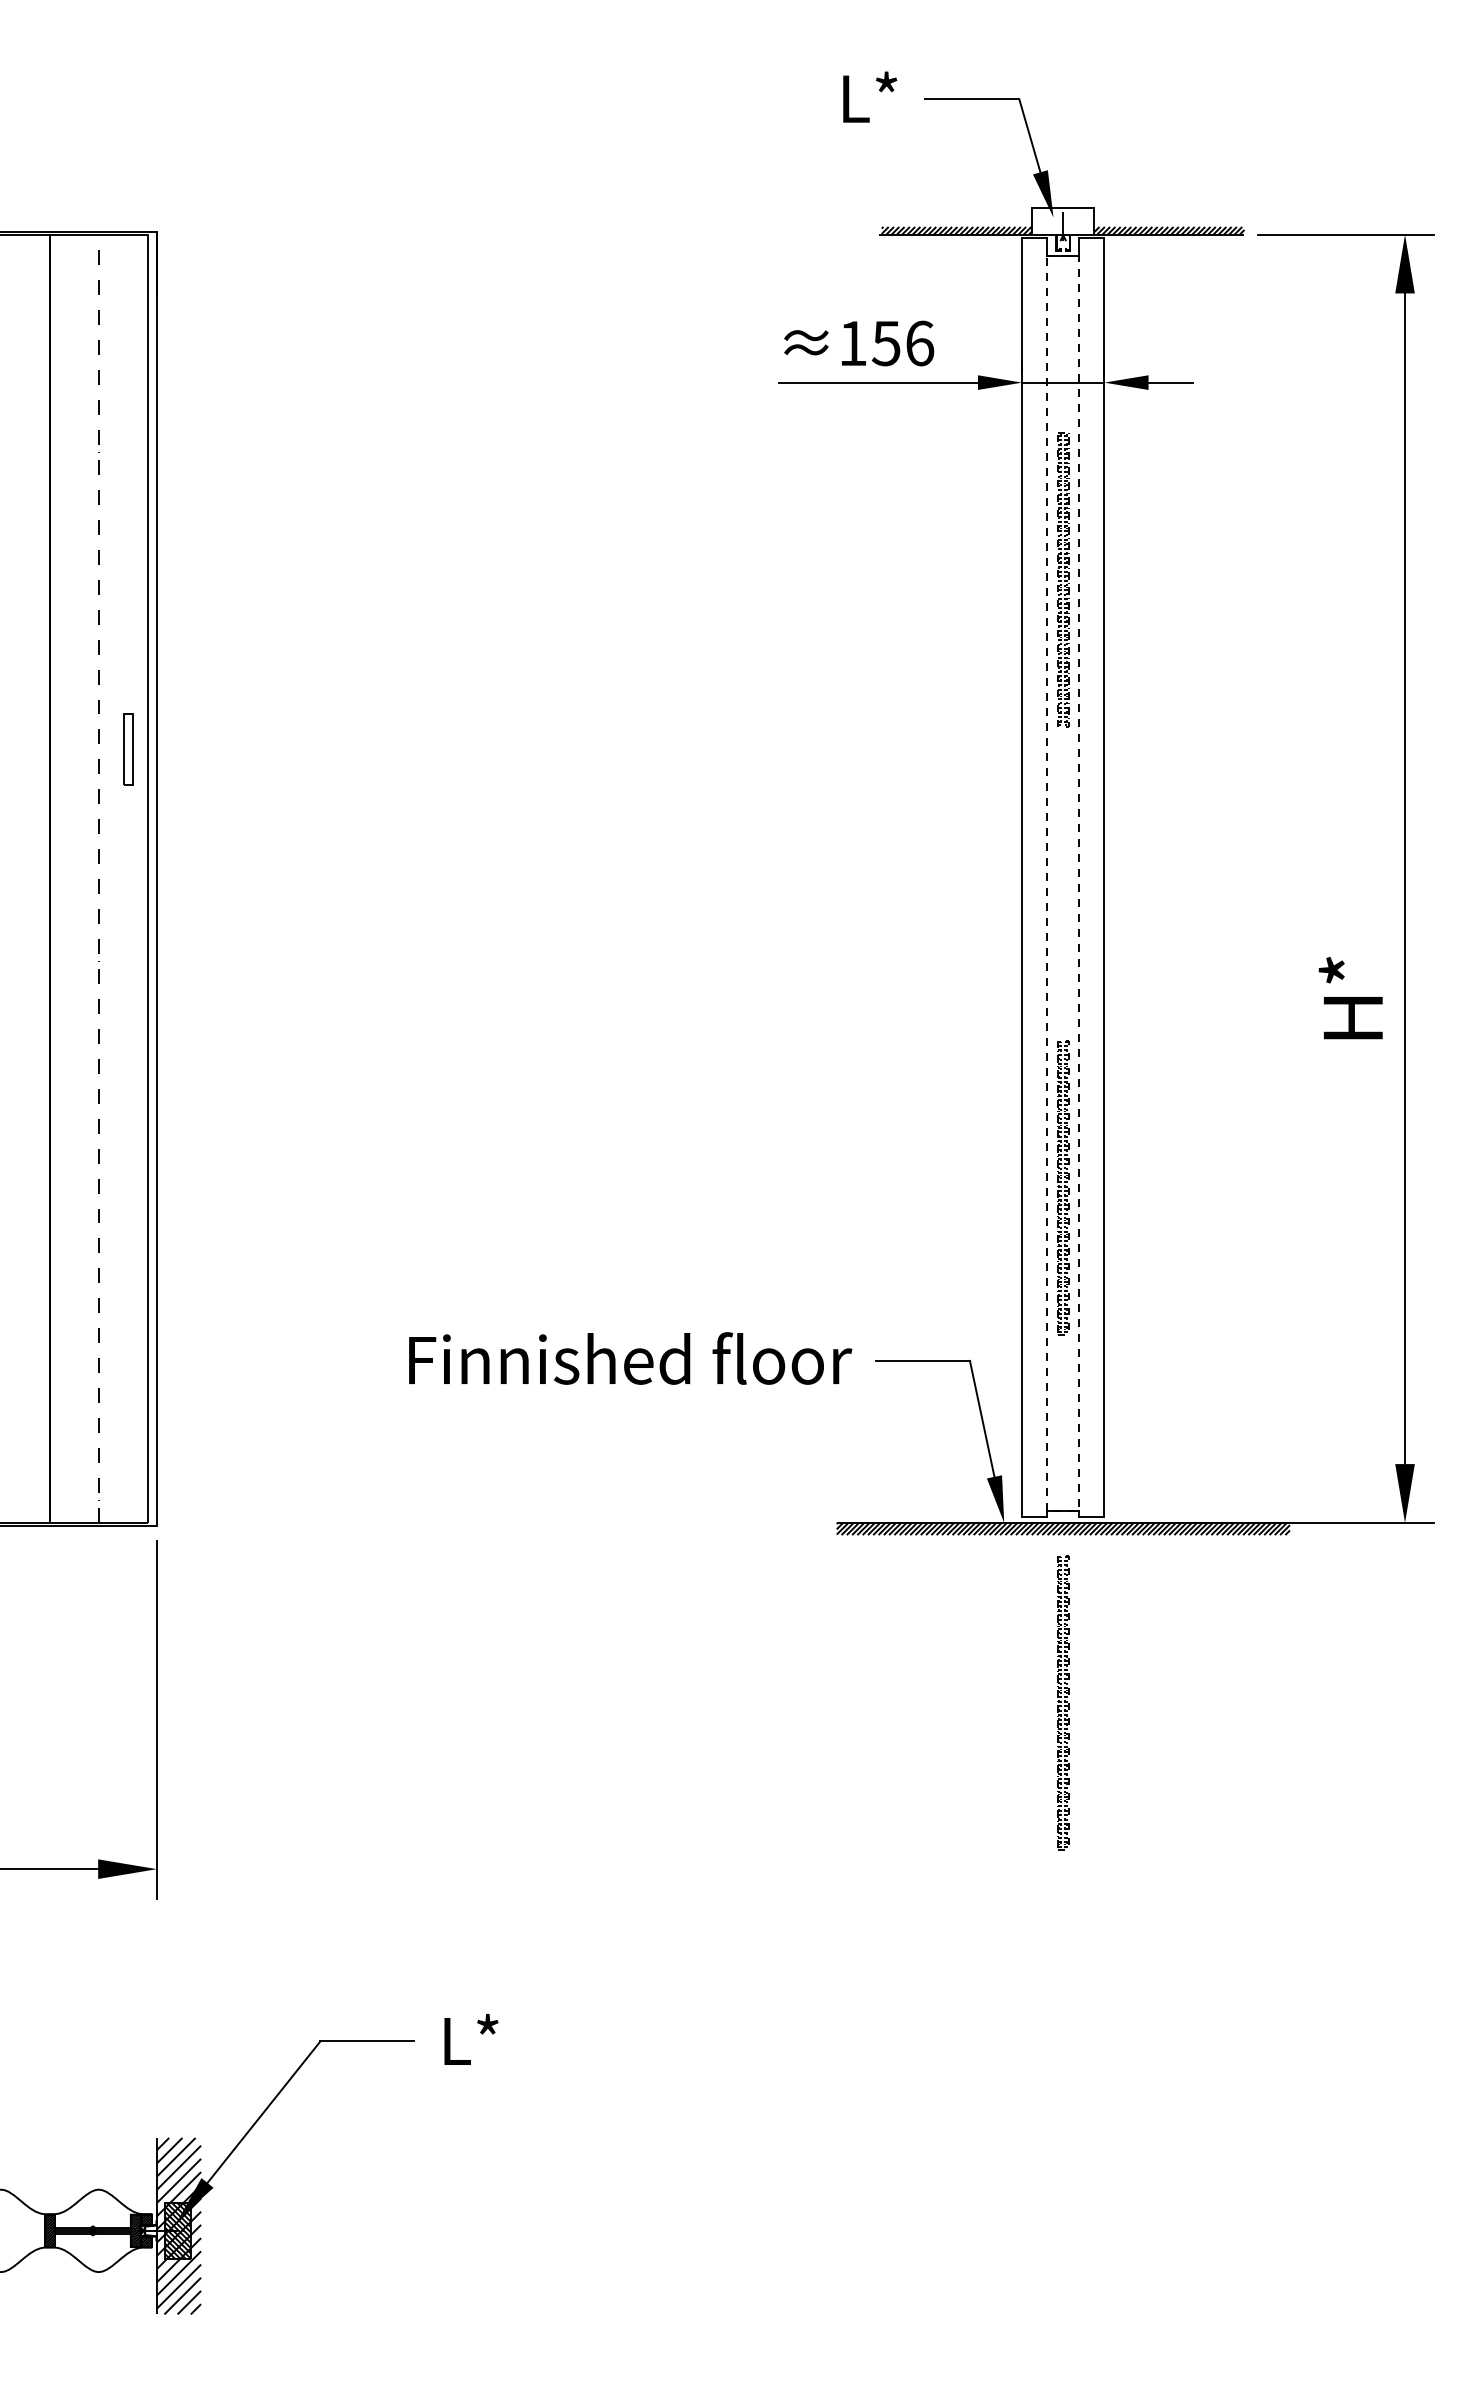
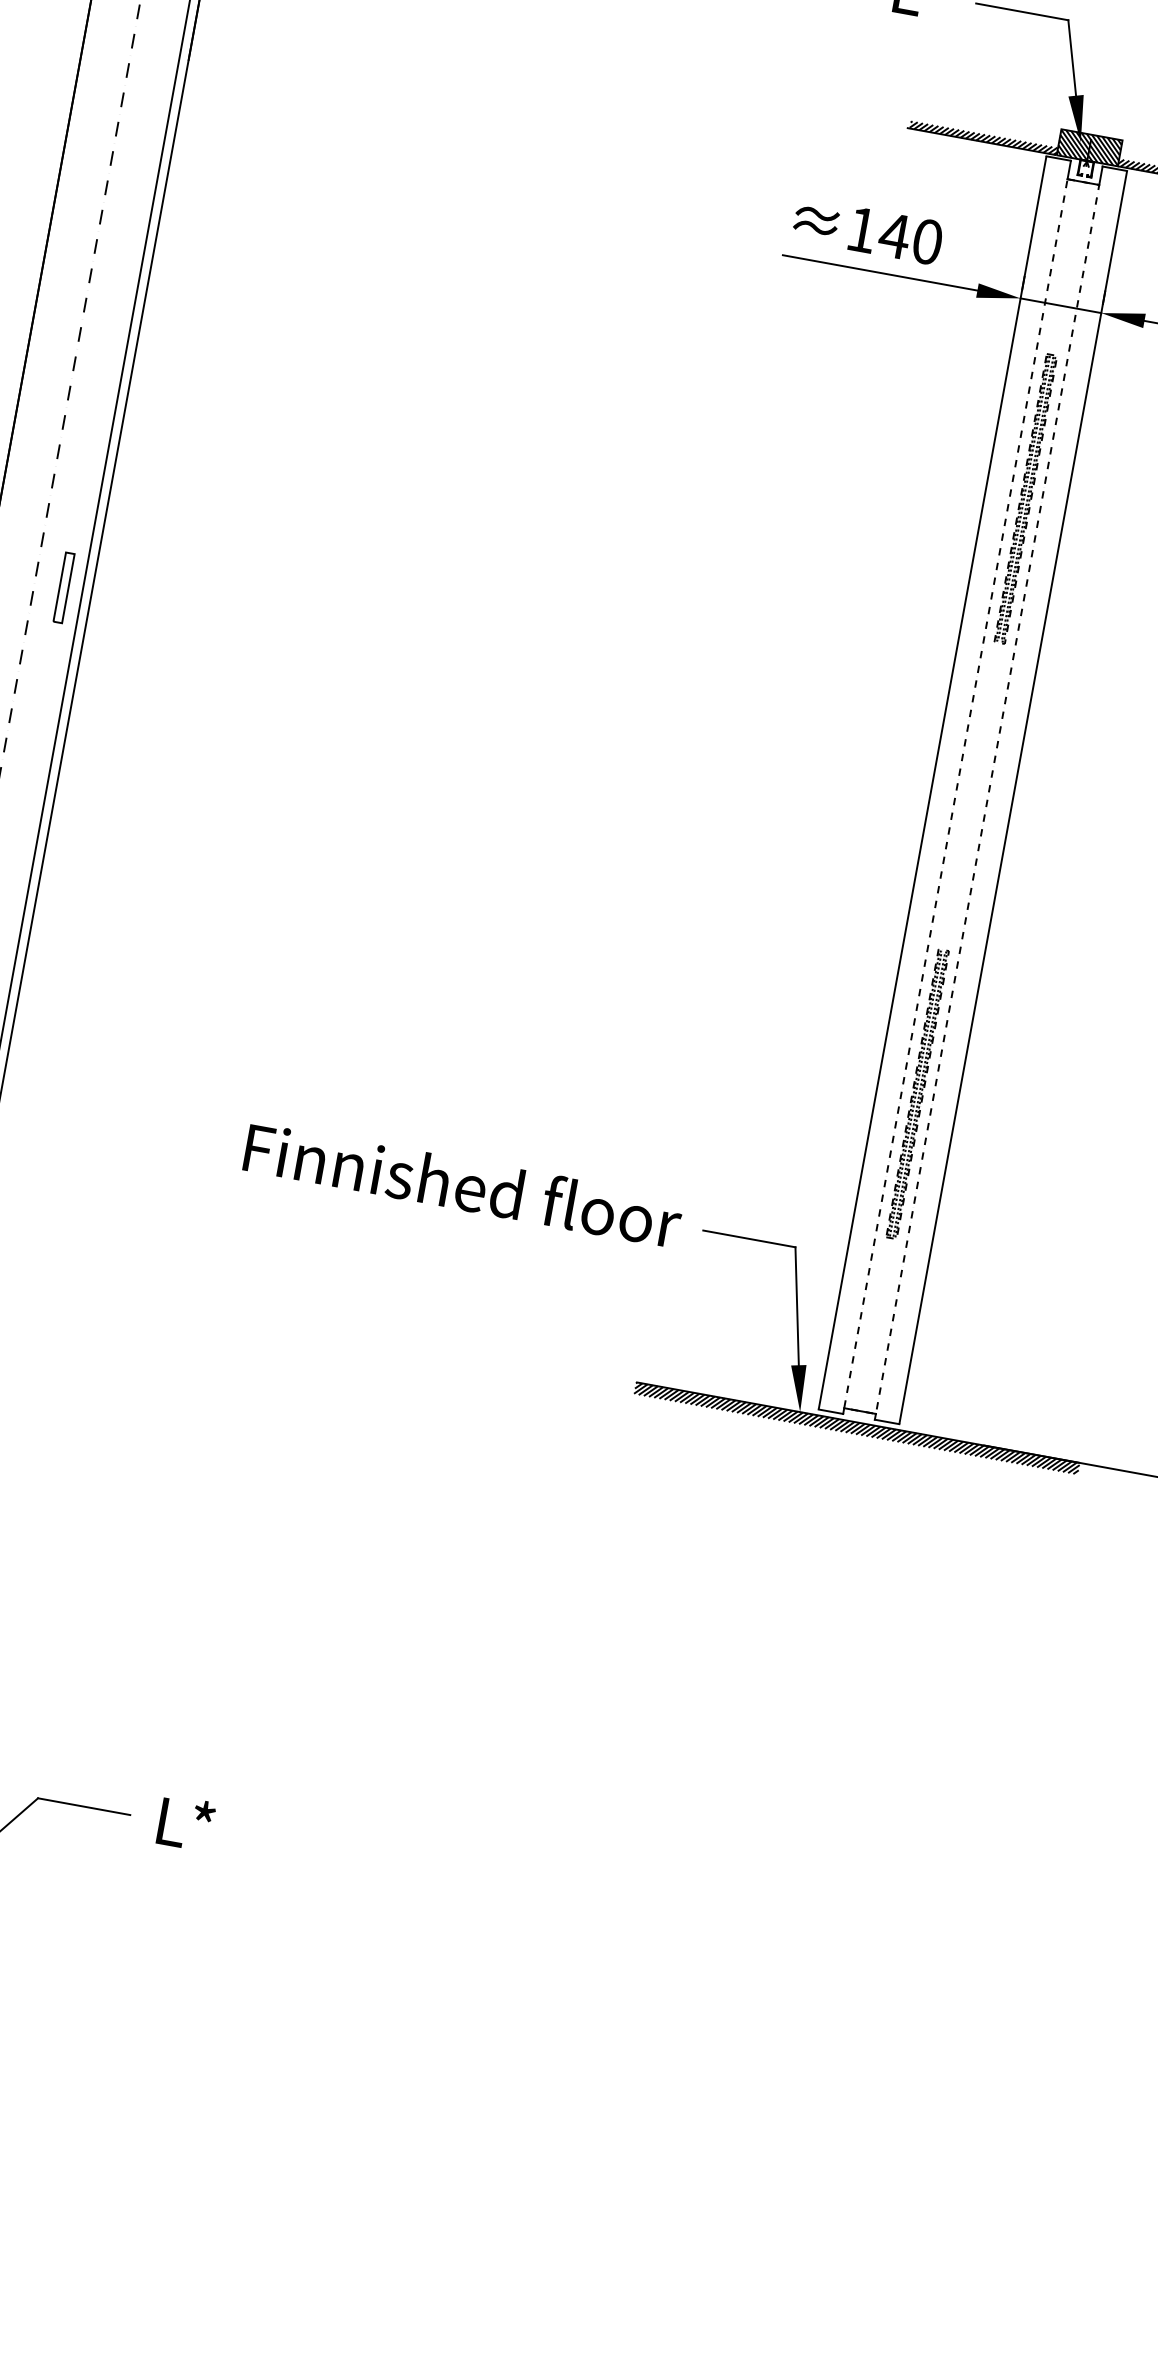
hatch: (1063, 221) -> (1089, 147), added
text: (902, 343) -> (910, 238), 156 -> 140
part: (128, 749) -> (63, 587), moved
part: (1063, 1702) -> (826, 1598), removed

